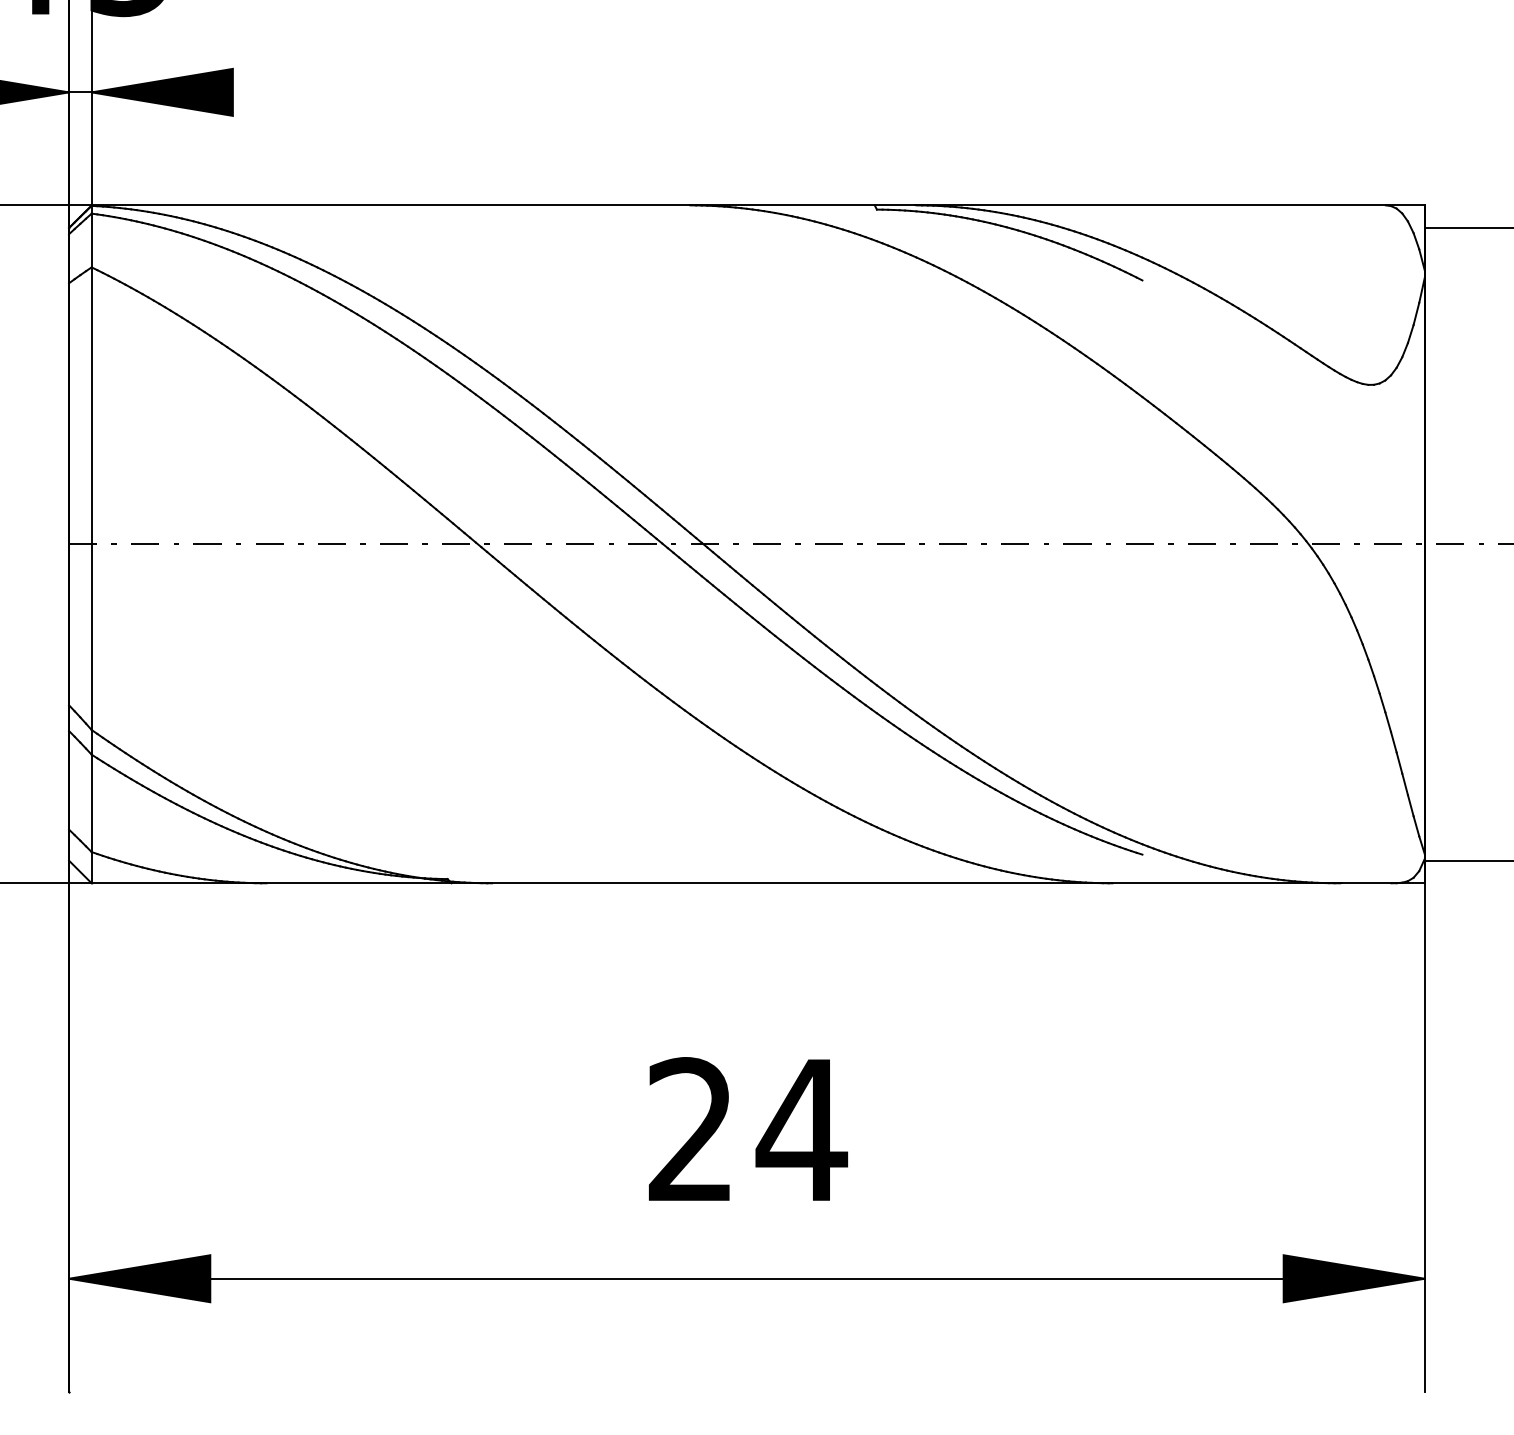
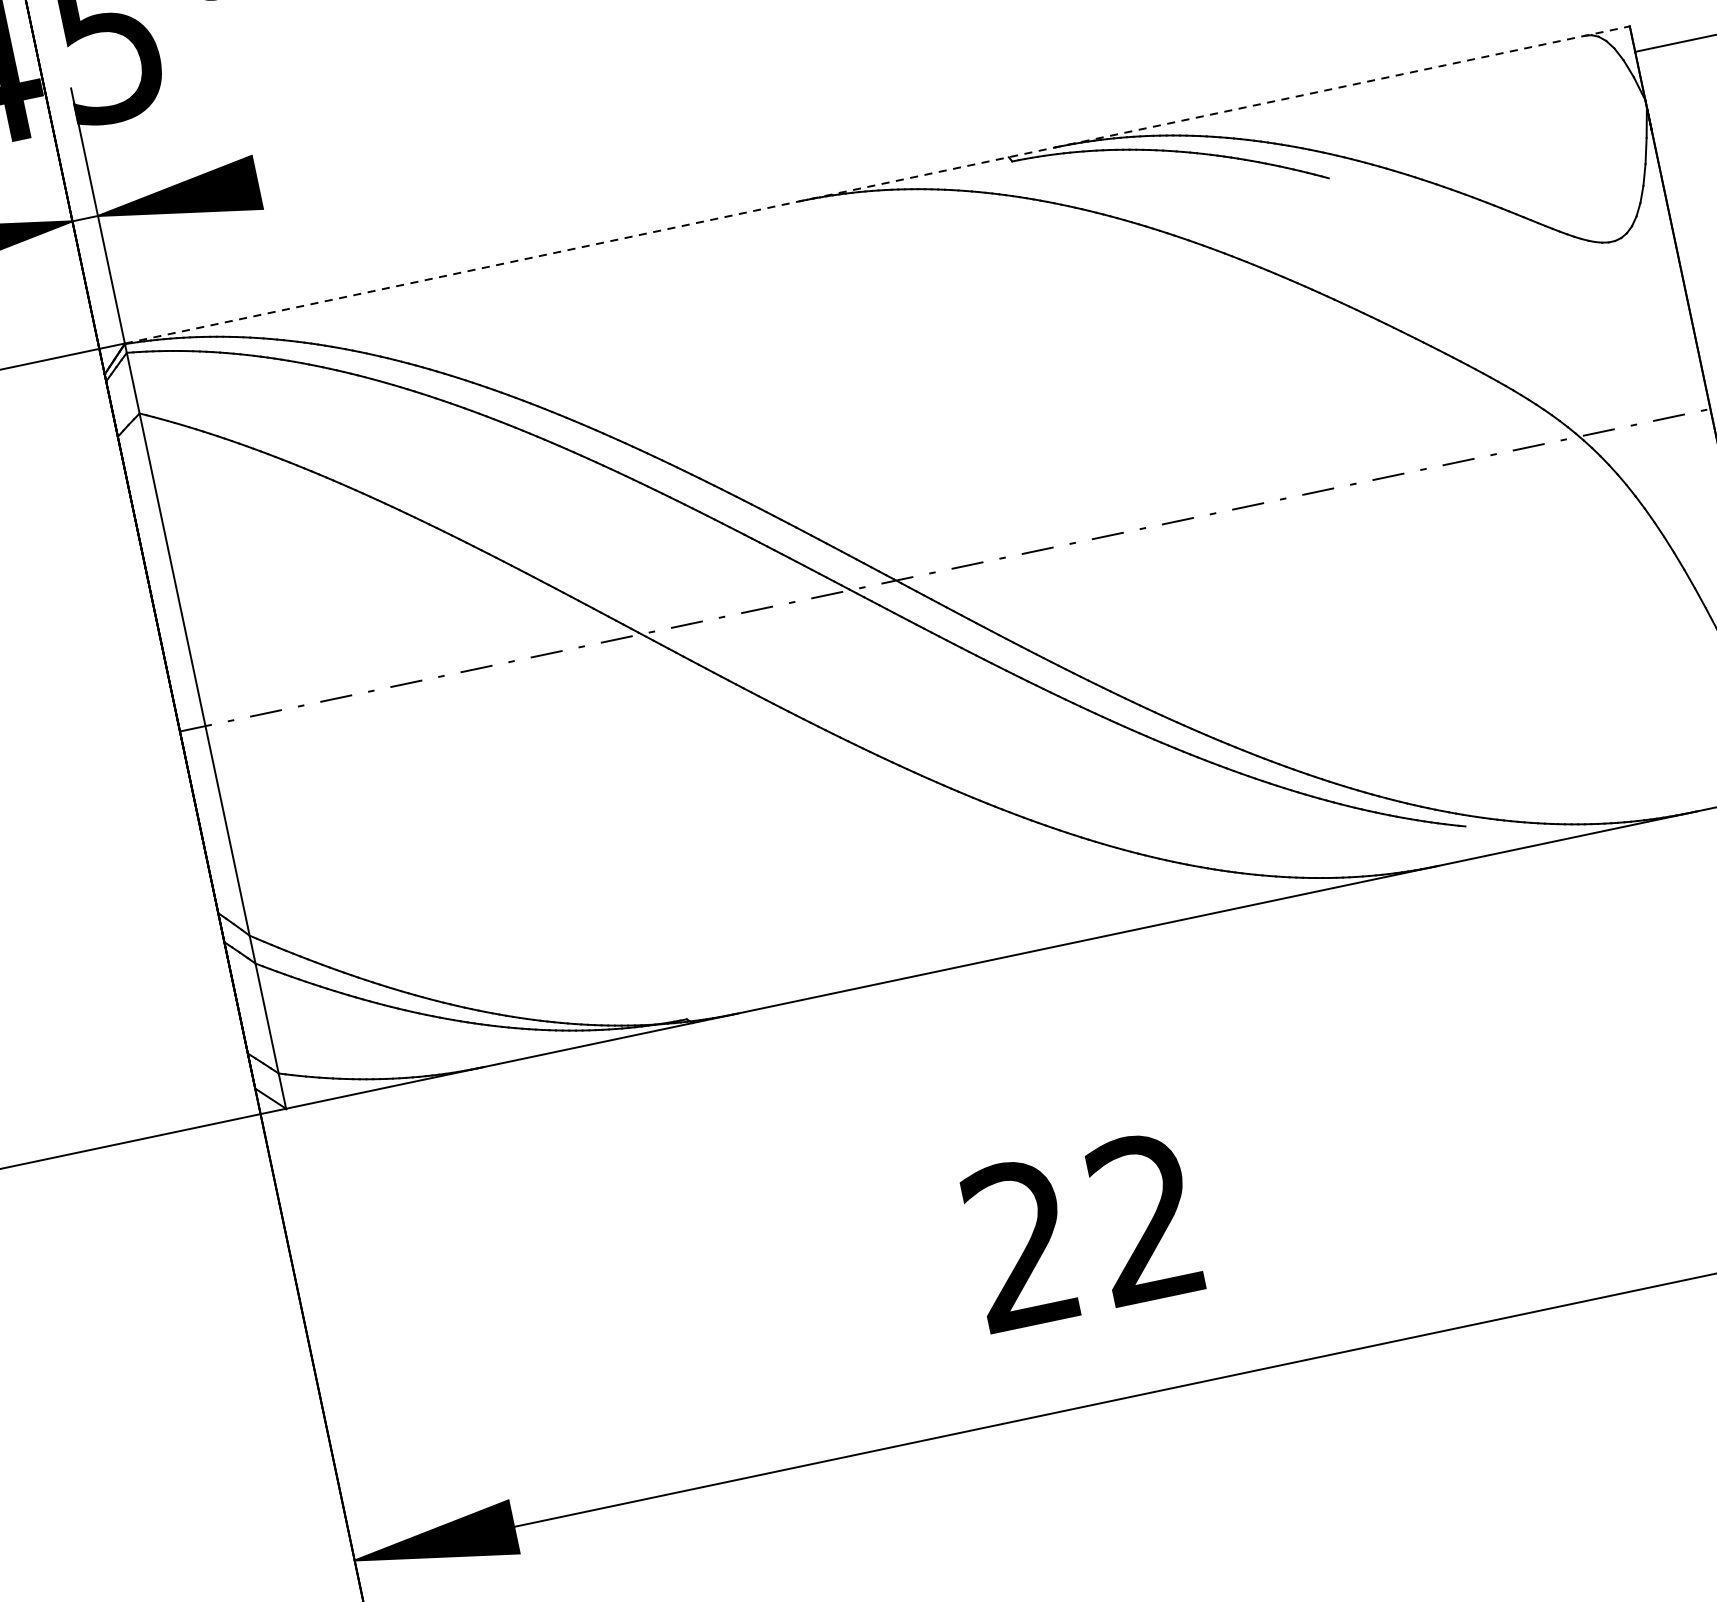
line: (758, 205) -> (877, 185), solid -> dashed
text: (801, 1128) -> (1145, 1216), 24 -> 22

